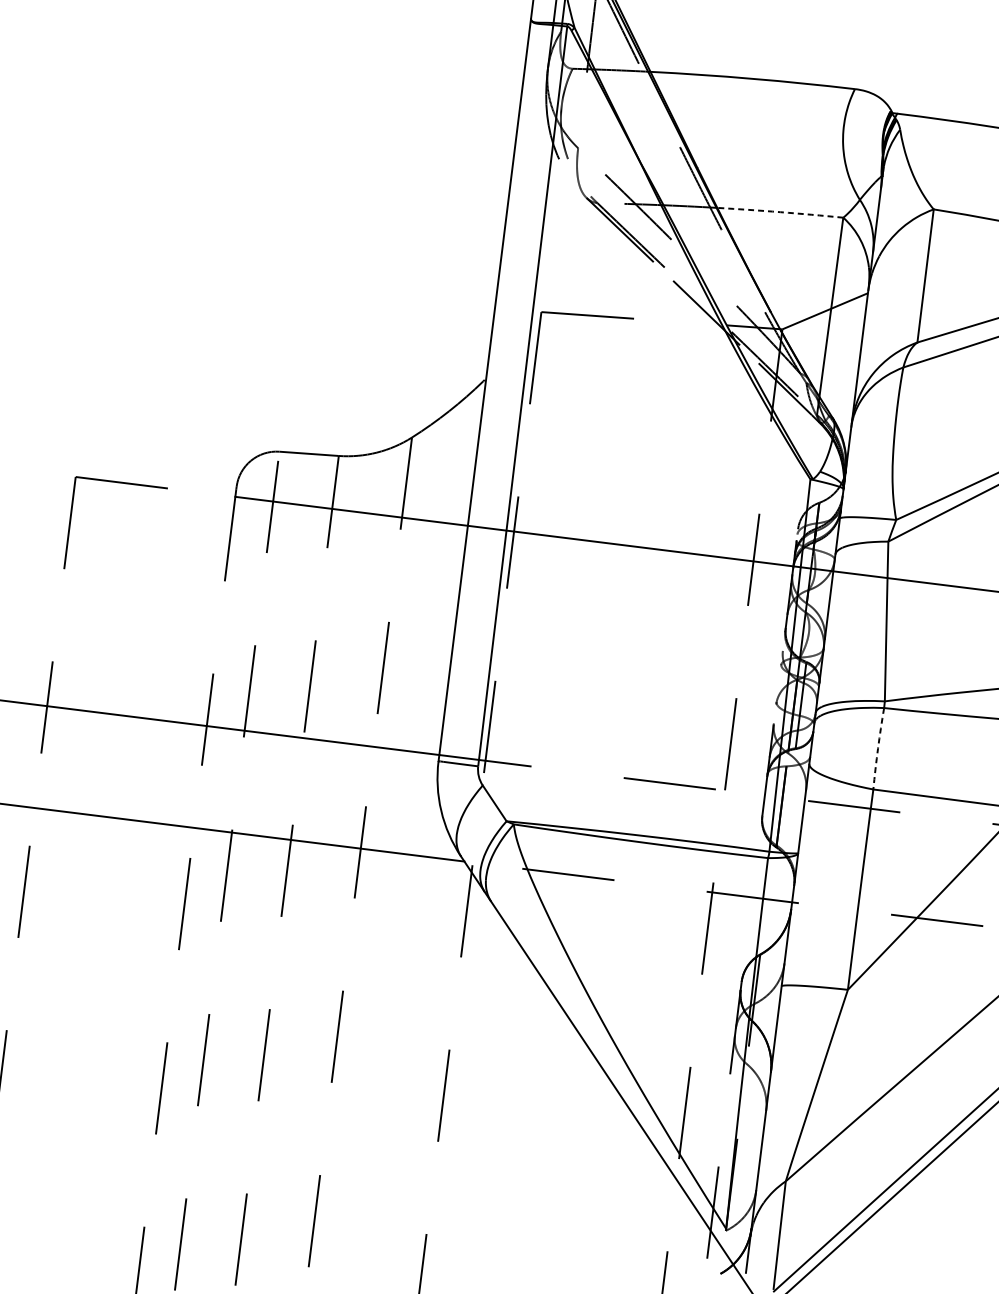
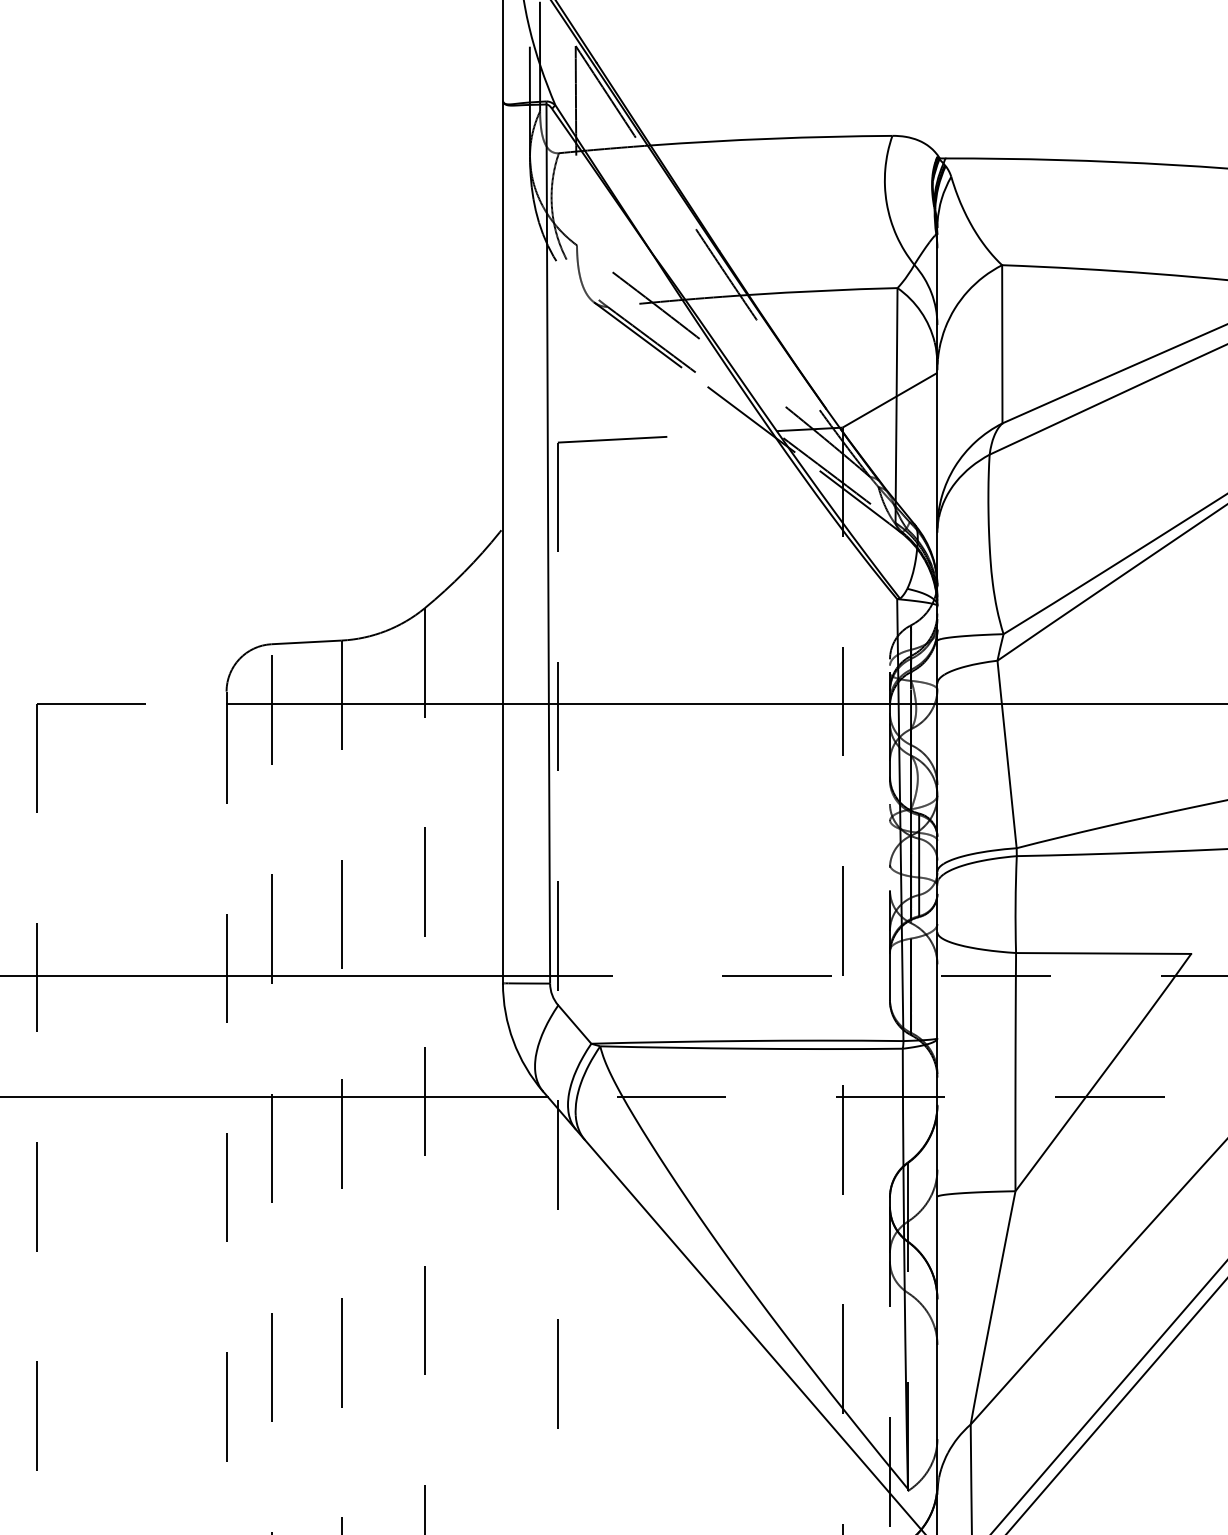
arc: (780, 211) -> (823, 290), dashed -> solid
arc: (877, 748) -> (1015, 904), dashed -> solid

